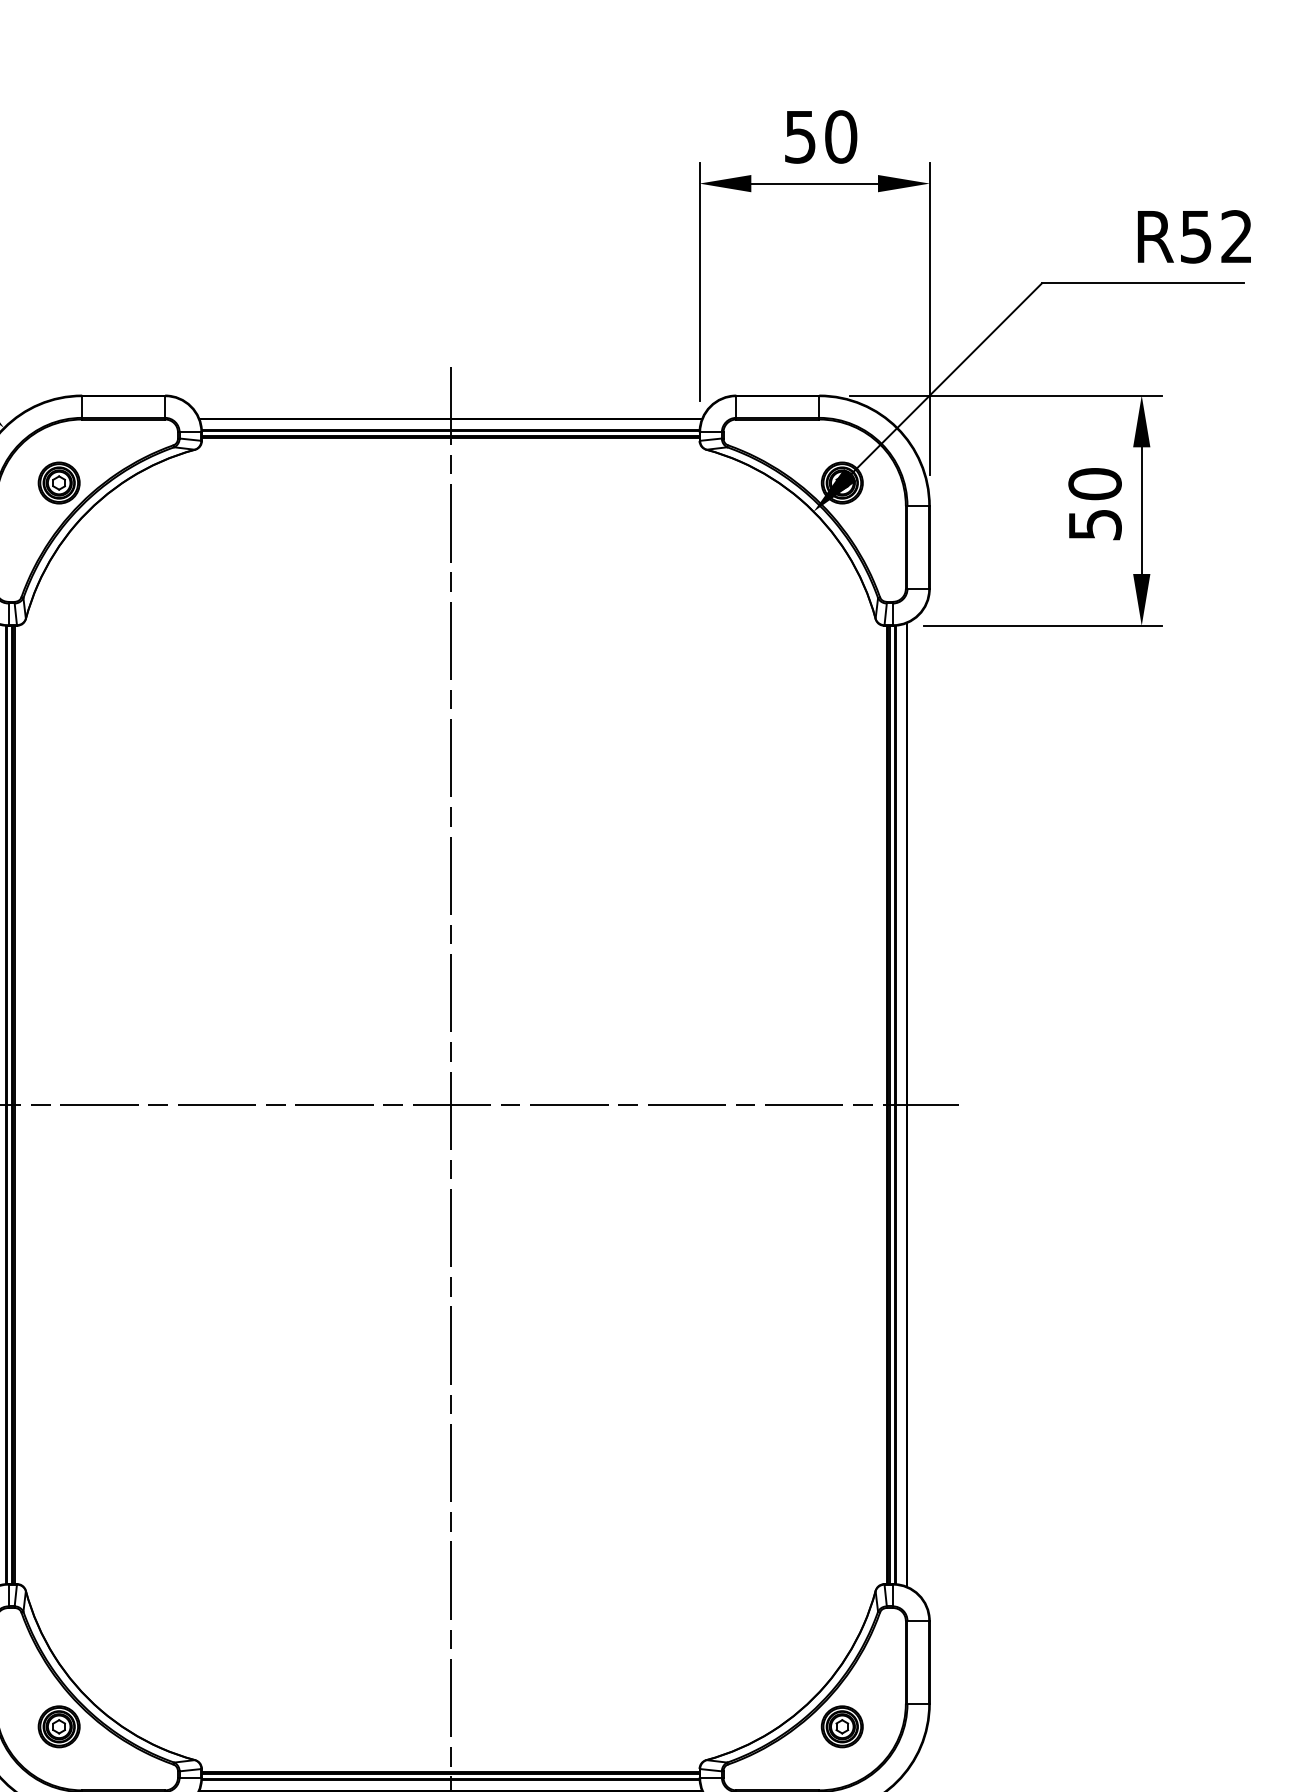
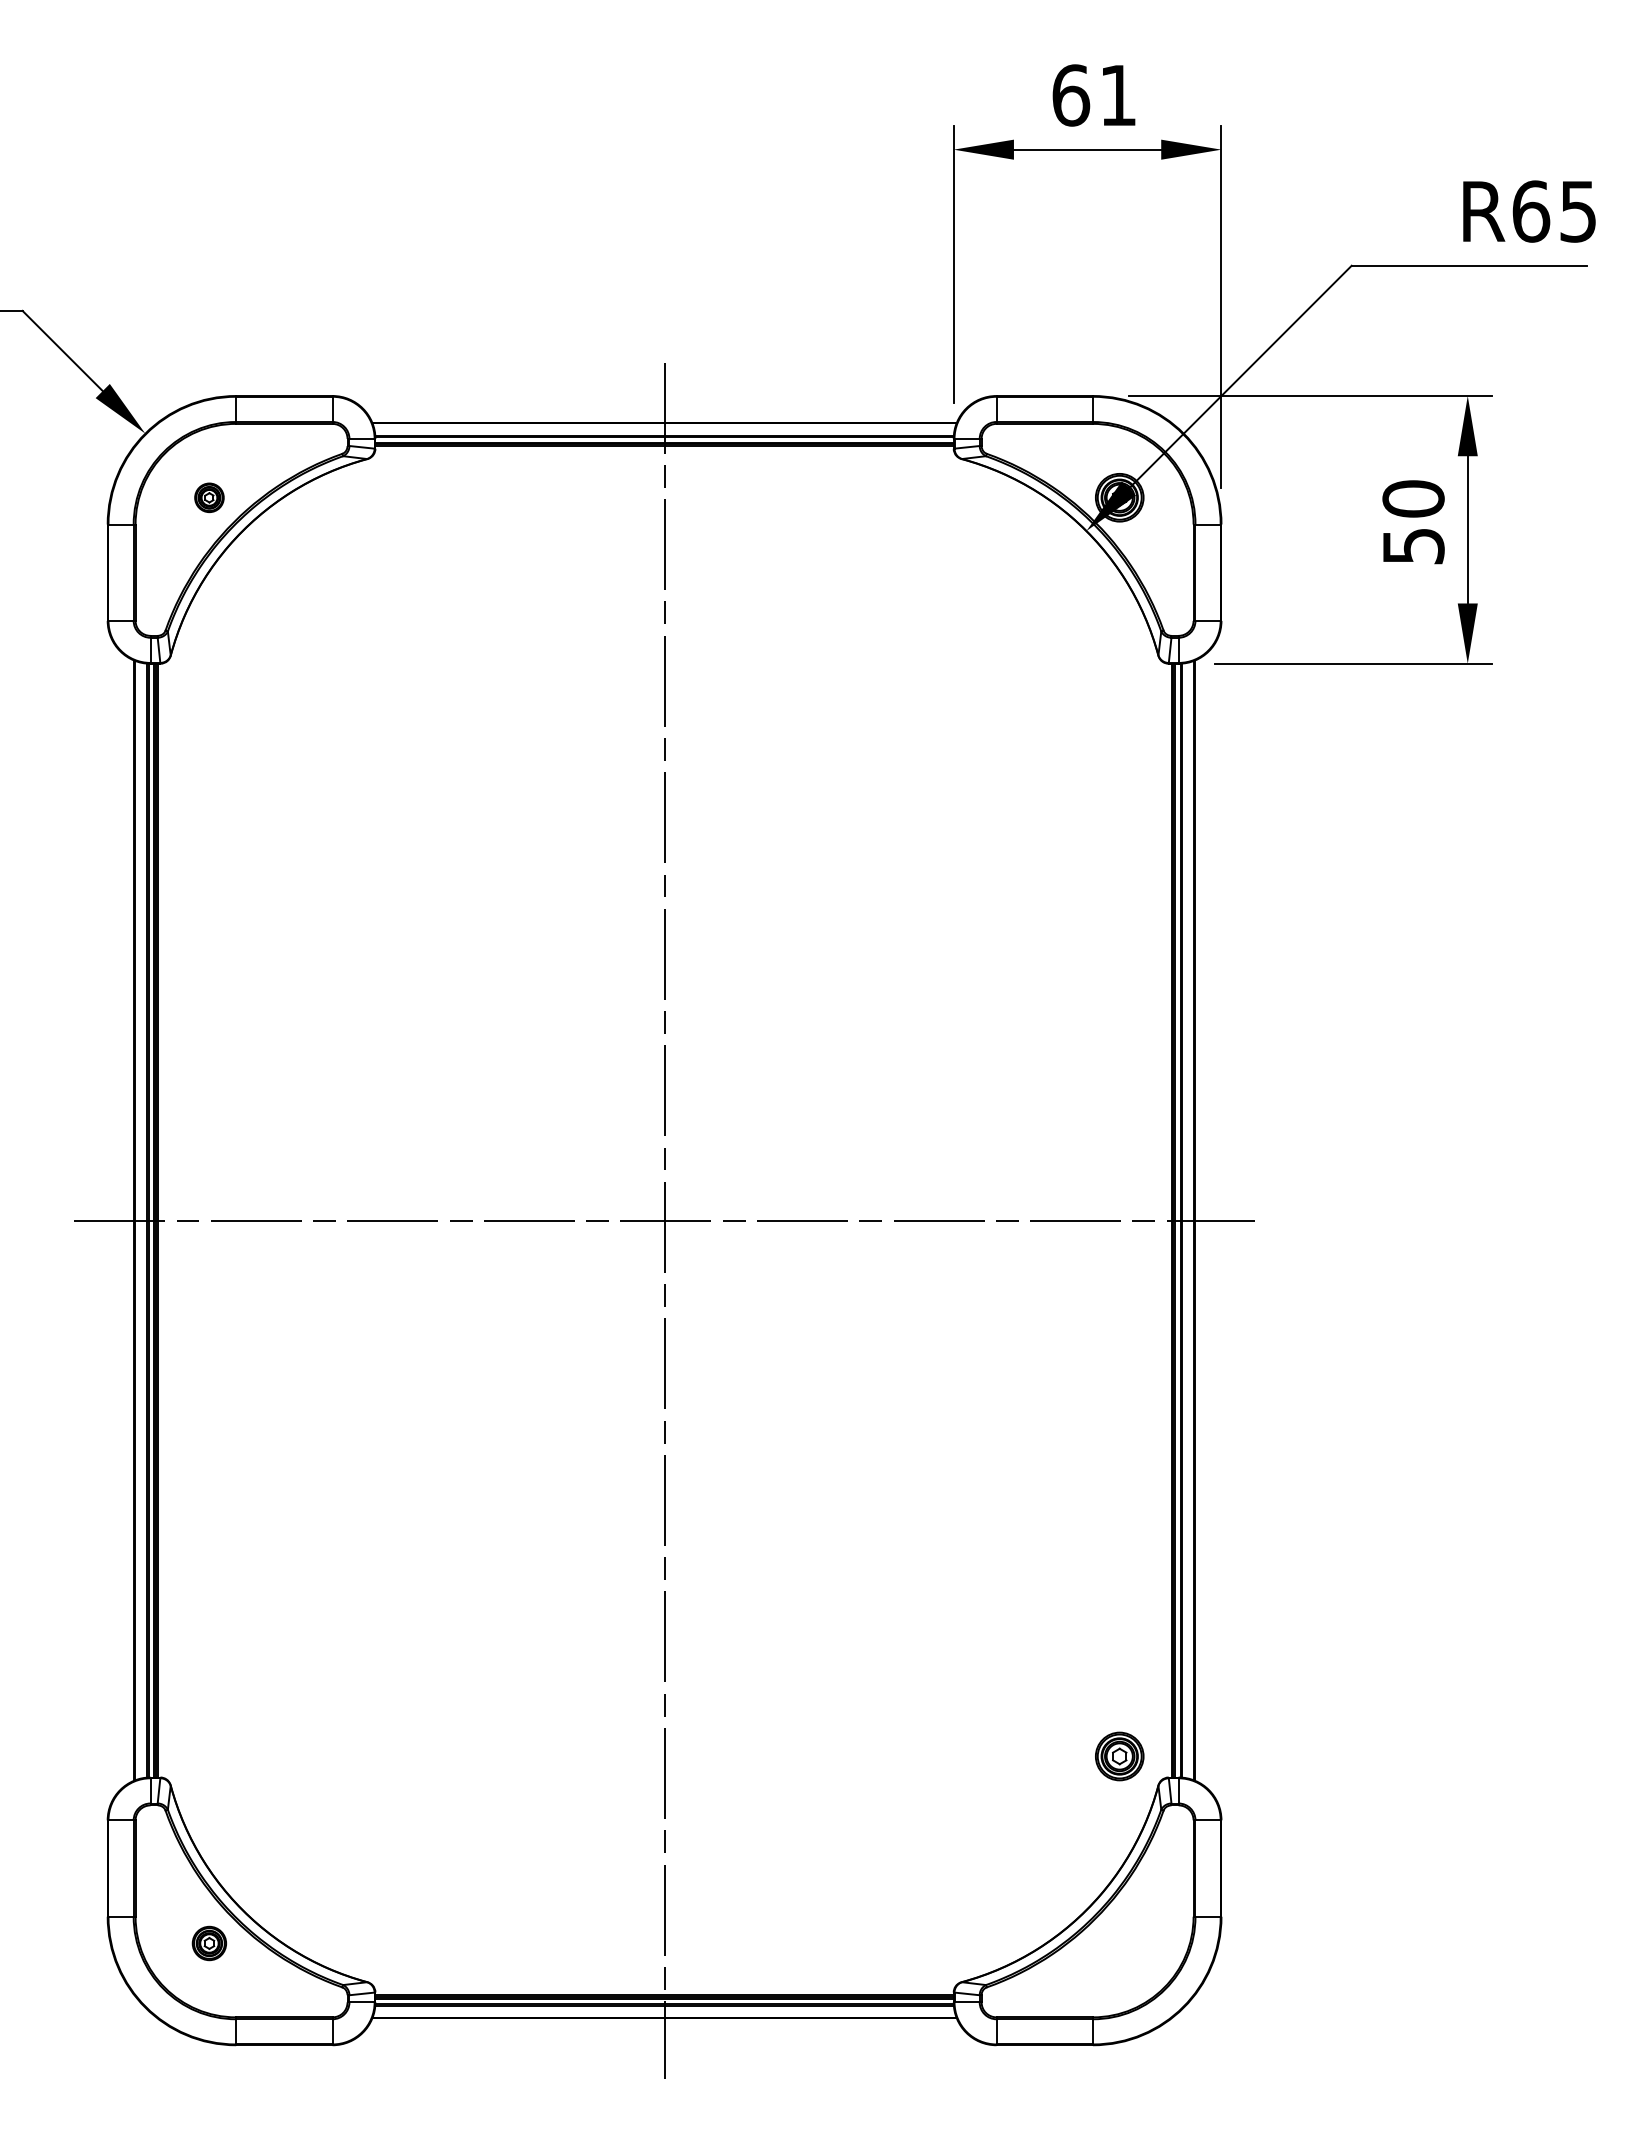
text: (820, 136) -> (1094, 95), 50 -> 61
text: (1215, 236) -> (1553, 211), R52 -> R65
part: (59, 482) -> (209, 497), size x0.6
part: (59, 1726) -> (209, 1943), size x0.7
part: (842, 1726) -> (1119, 1756), moved

